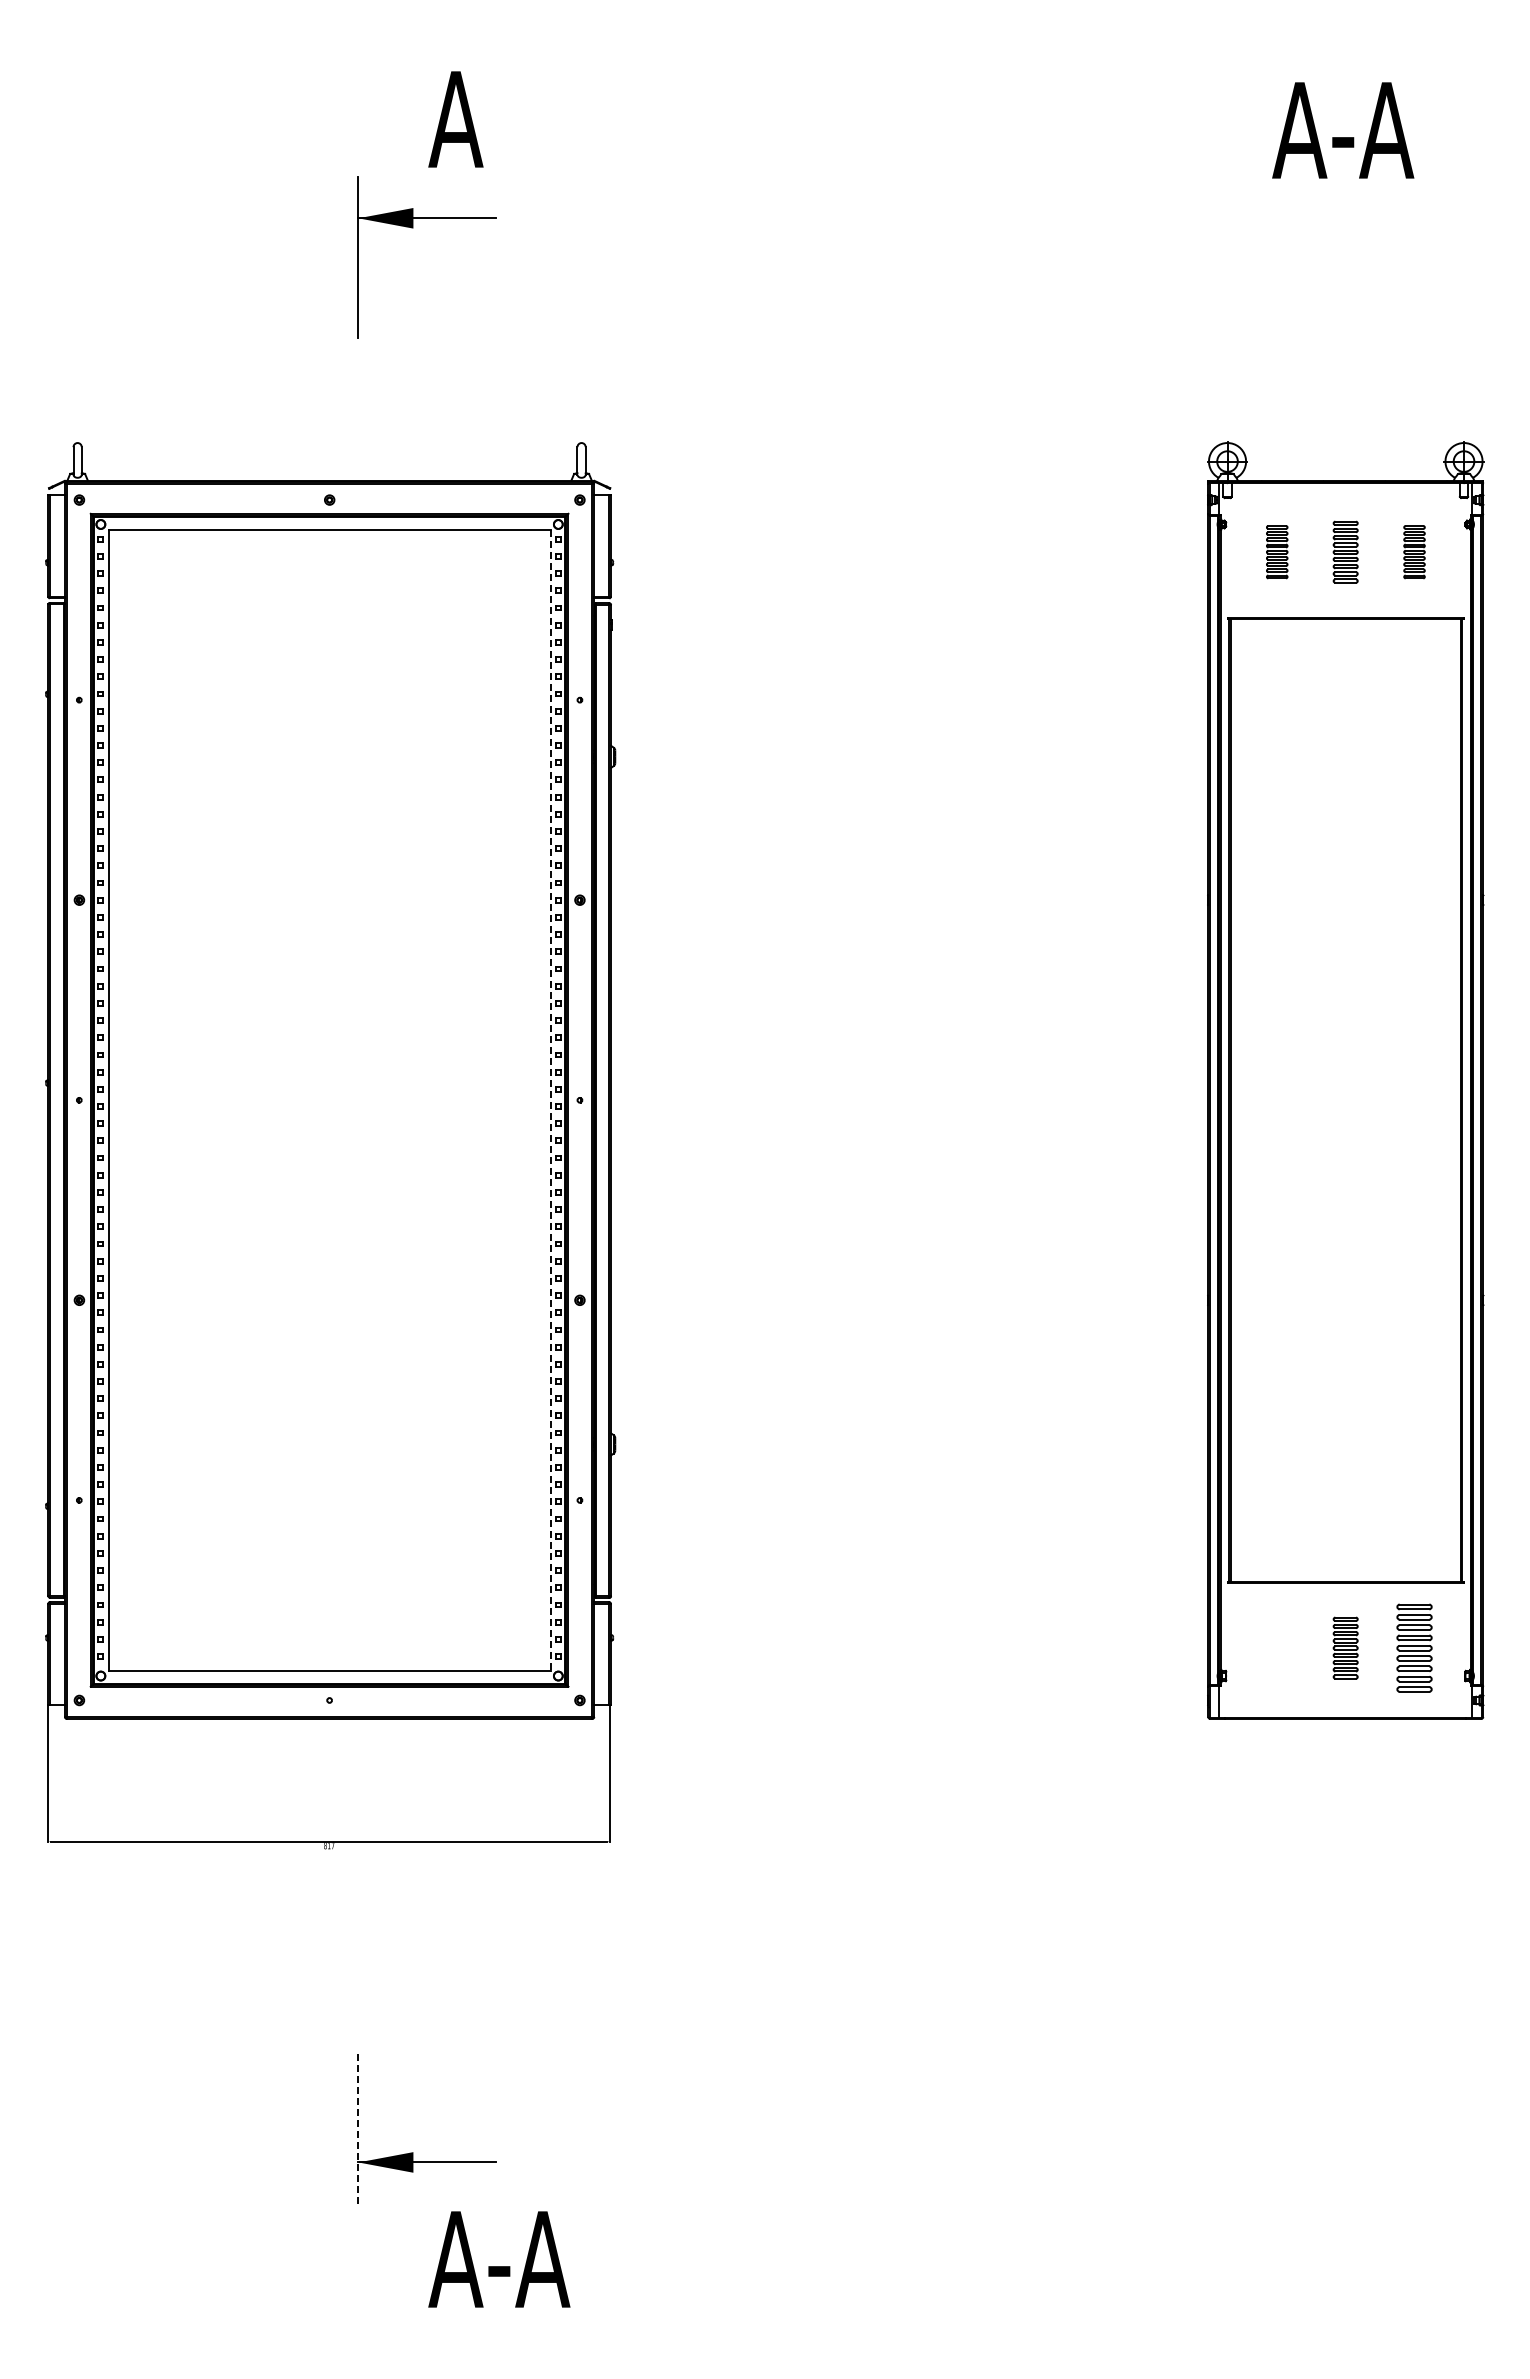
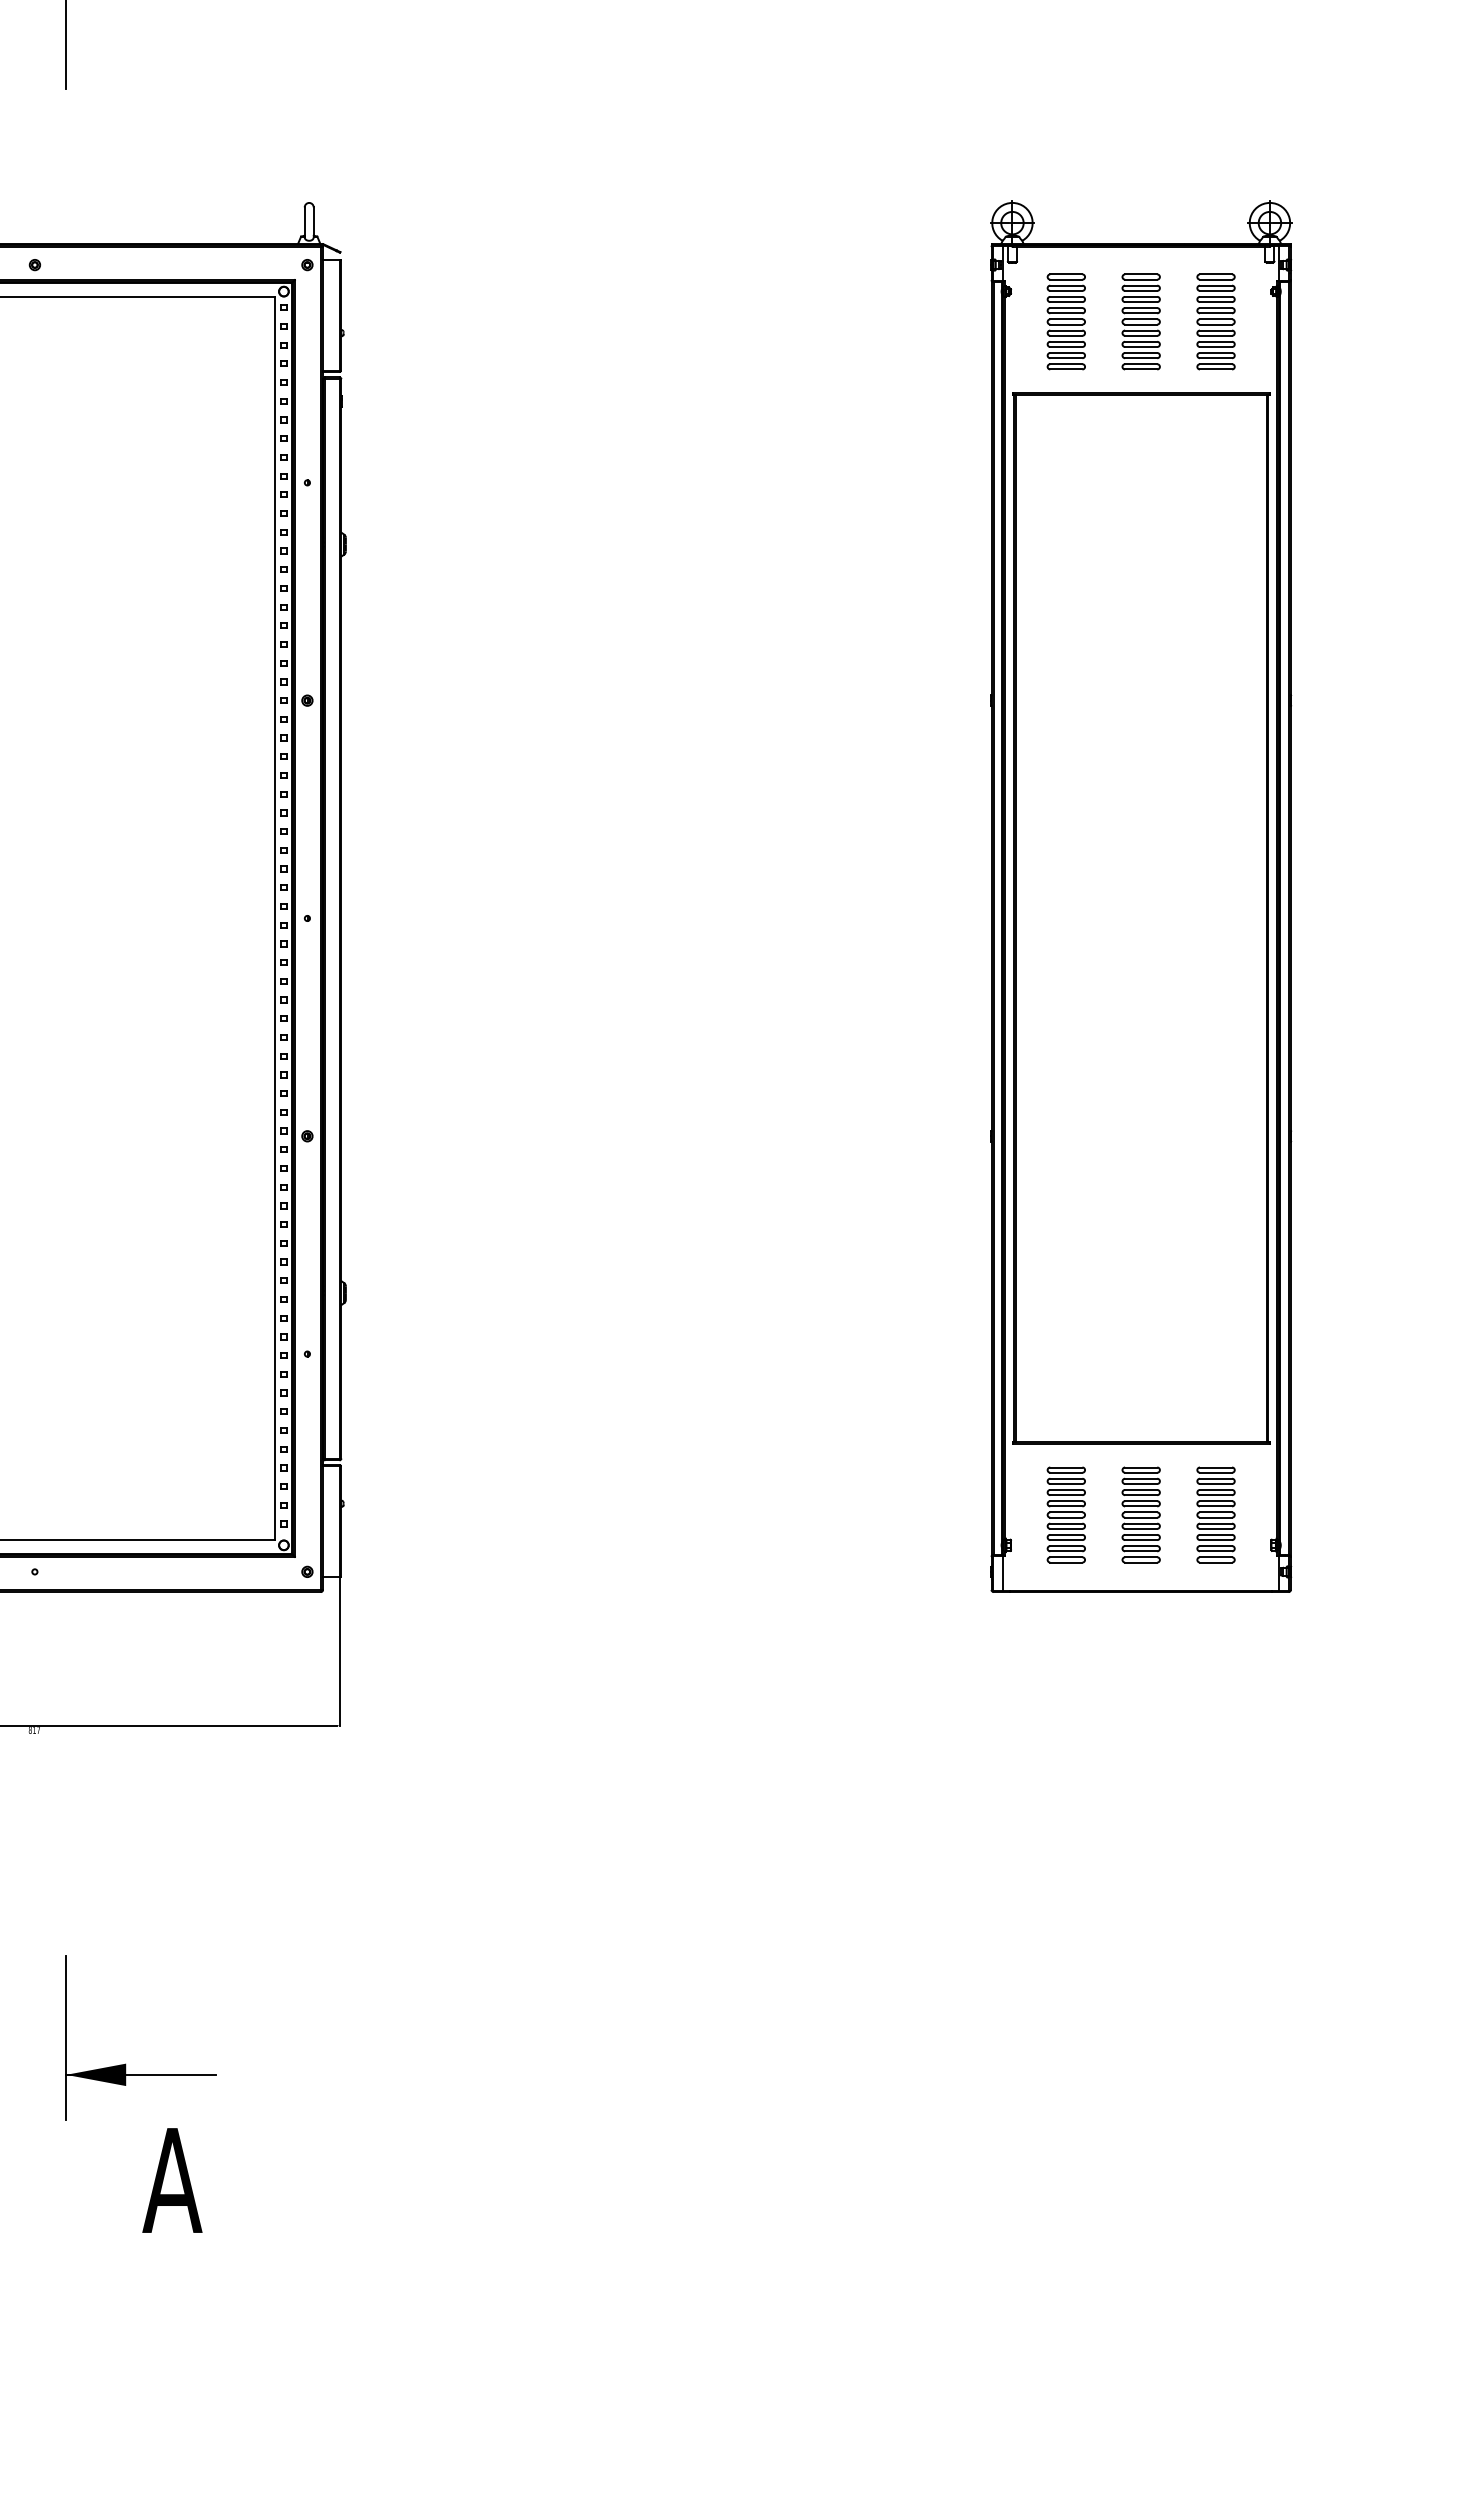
part: (1277, 551) -> (1066, 321), size x1.67
part: (1345, 551) -> (1140, 321), size x1.43
part: (1414, 551) -> (1216, 321), size x1.67
line: (550, 1100) -> (275, 918), dashed -> solid
part: (1277, 1647) -> (1066, 1514), added
part: (1345, 1647) -> (1140, 1514), size x1.43
line: (358, 2127) -> (66, 2036), dashed -> solid
text: (529, 2259) -> (252, 2180), A-A -> A

